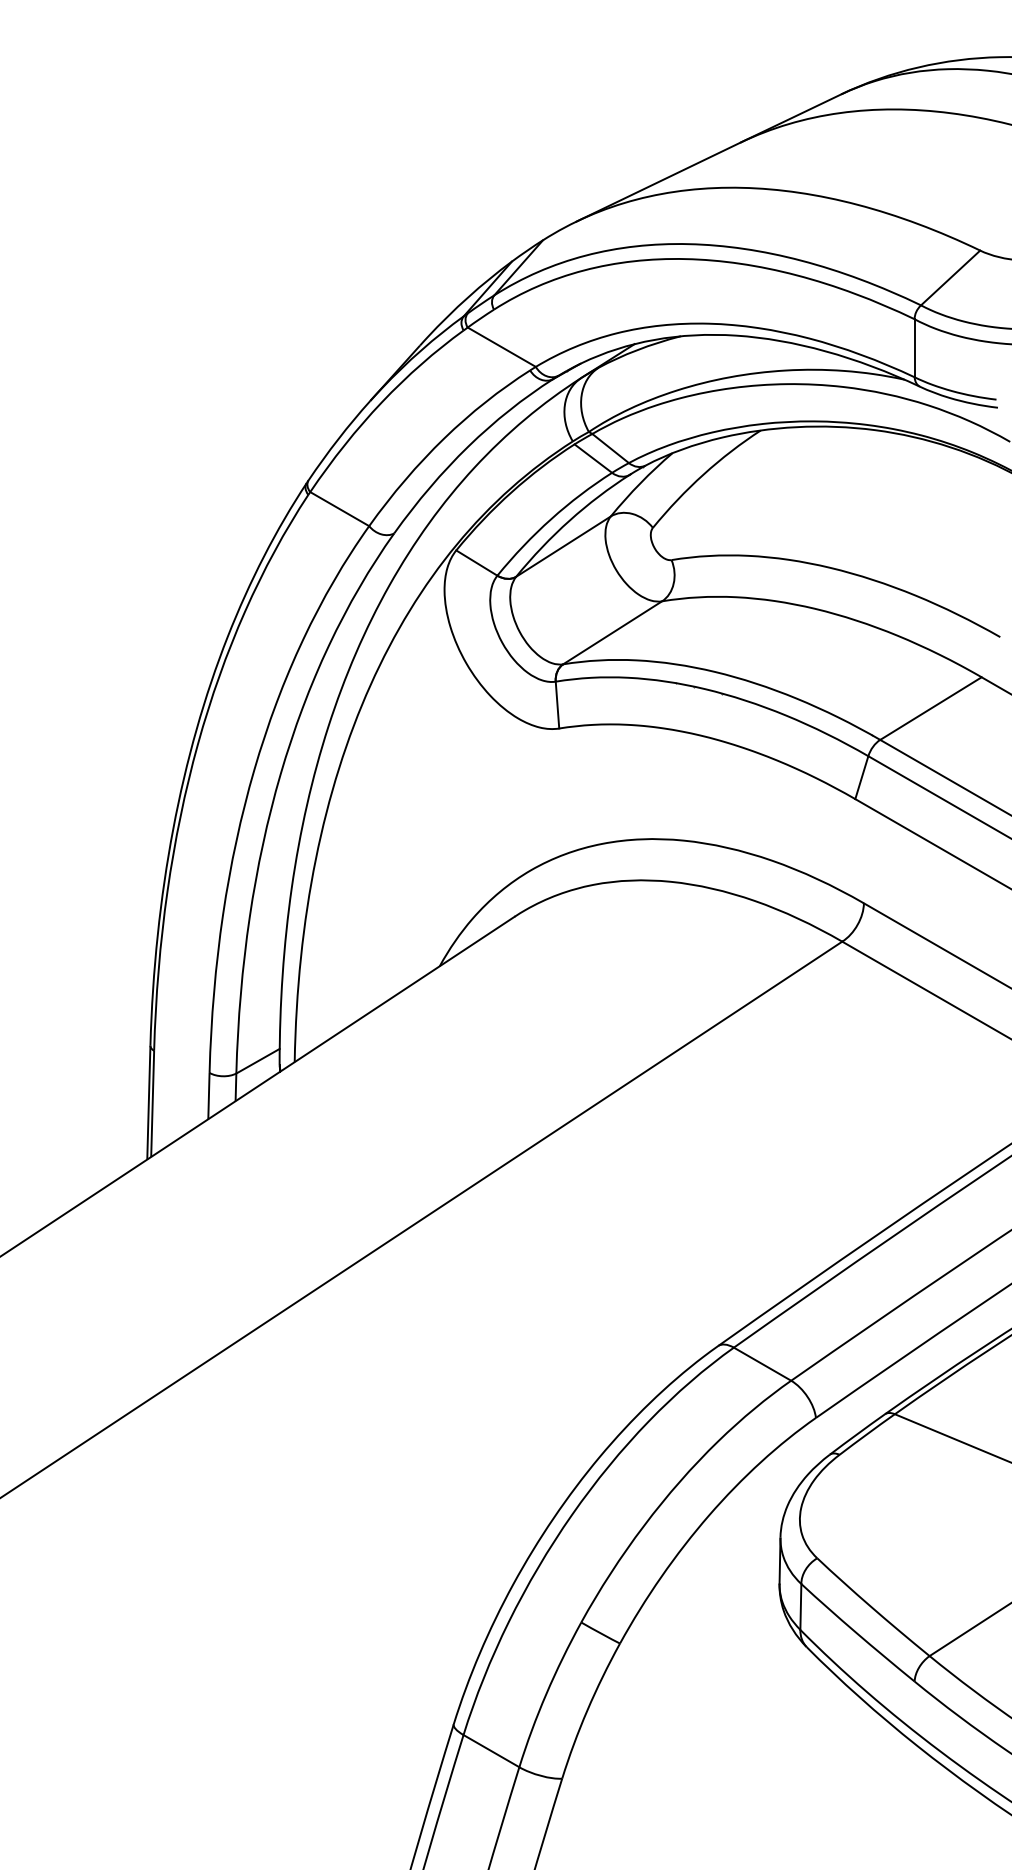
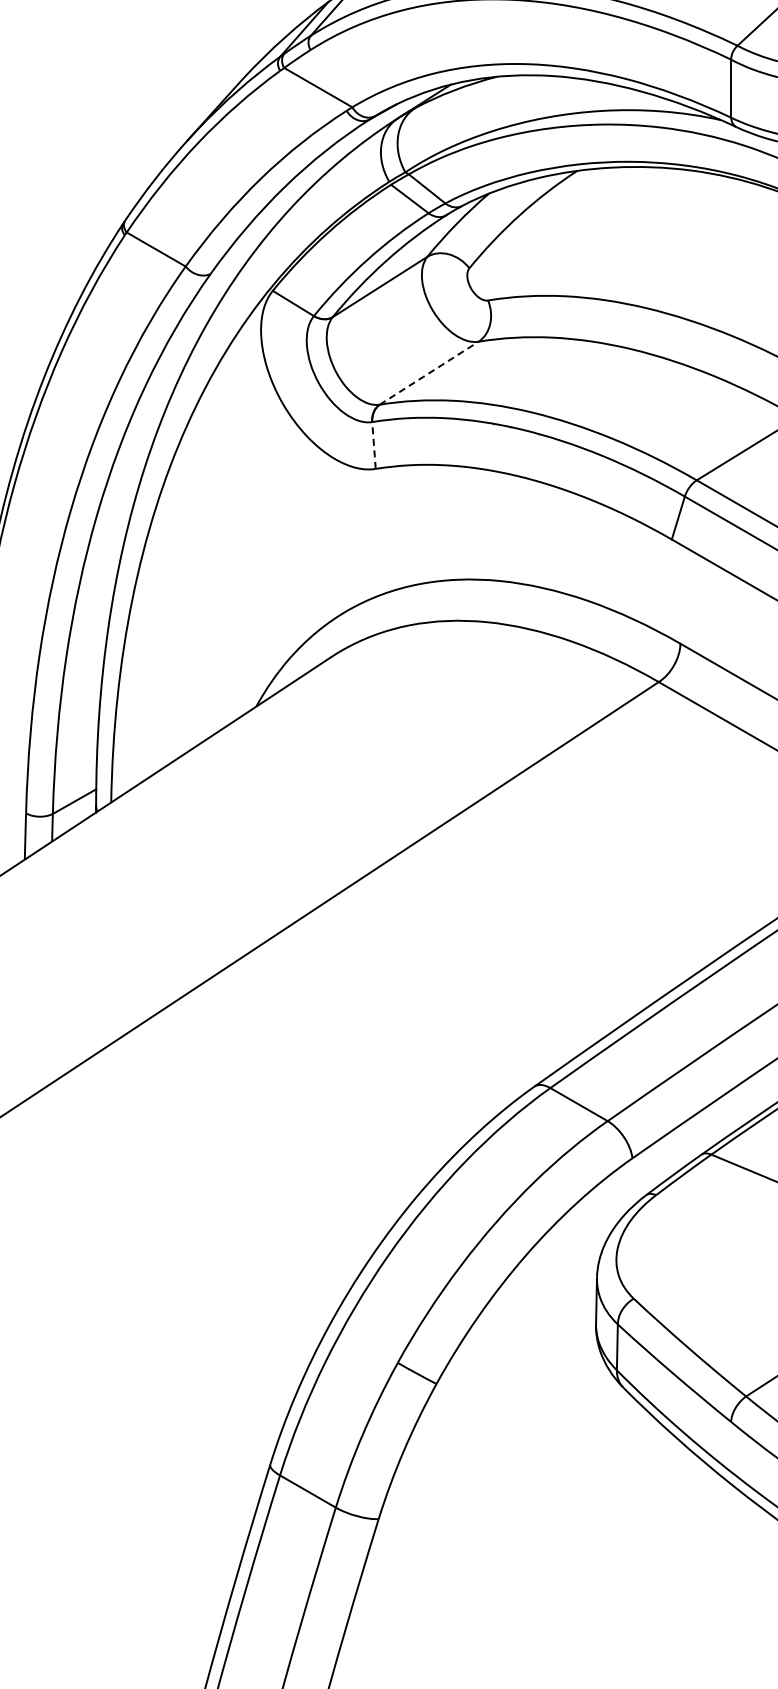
line: (612, 632) -> (429, 372), solid -> dashed
line: (557, 704) -> (374, 444), solid -> dashed

